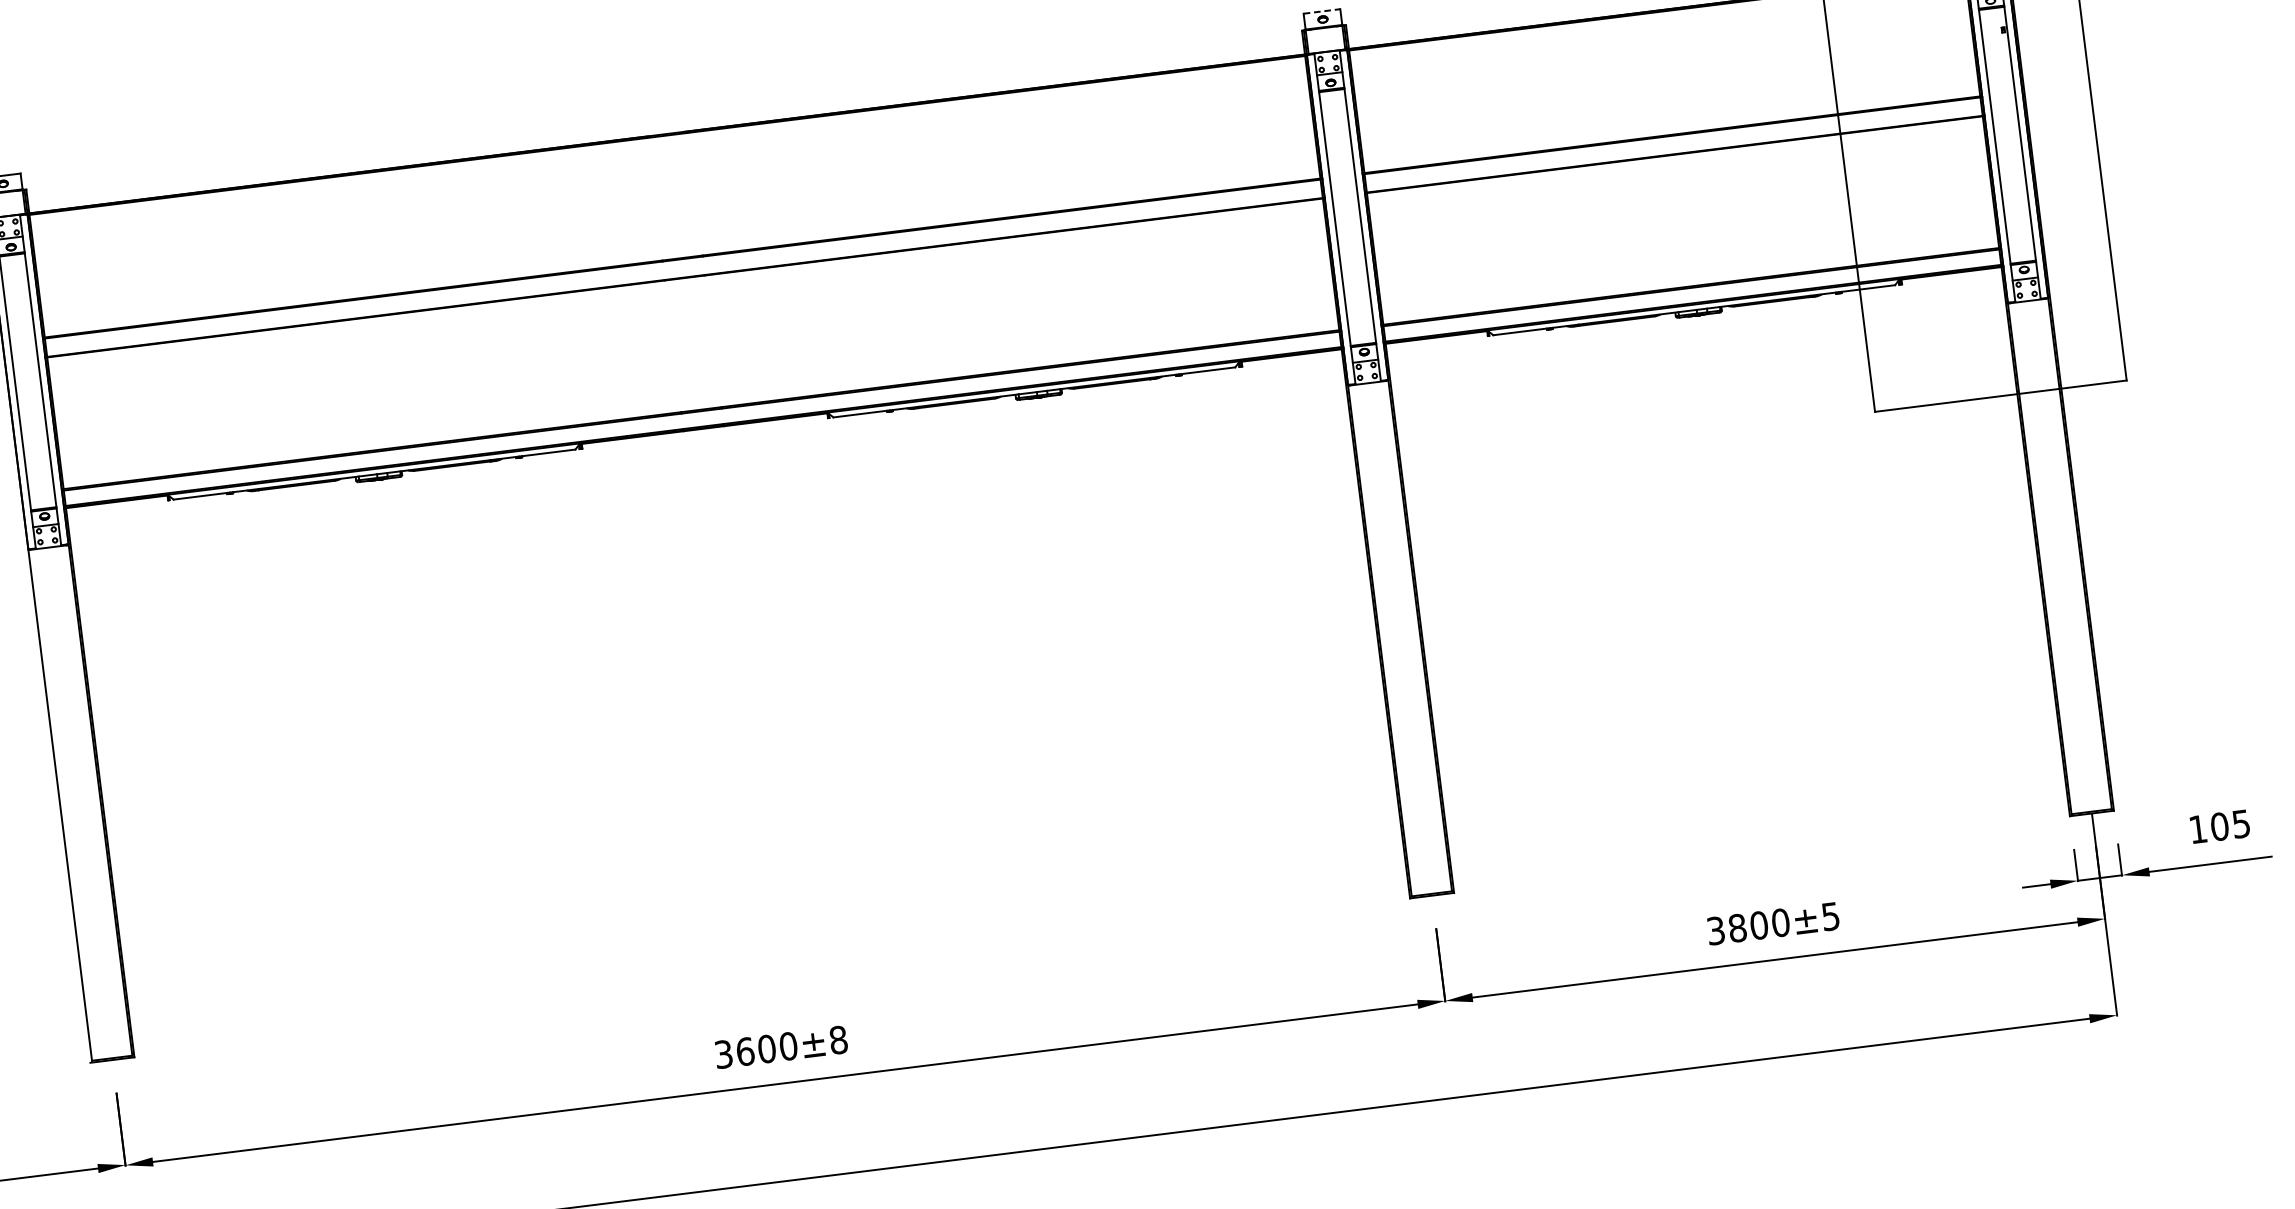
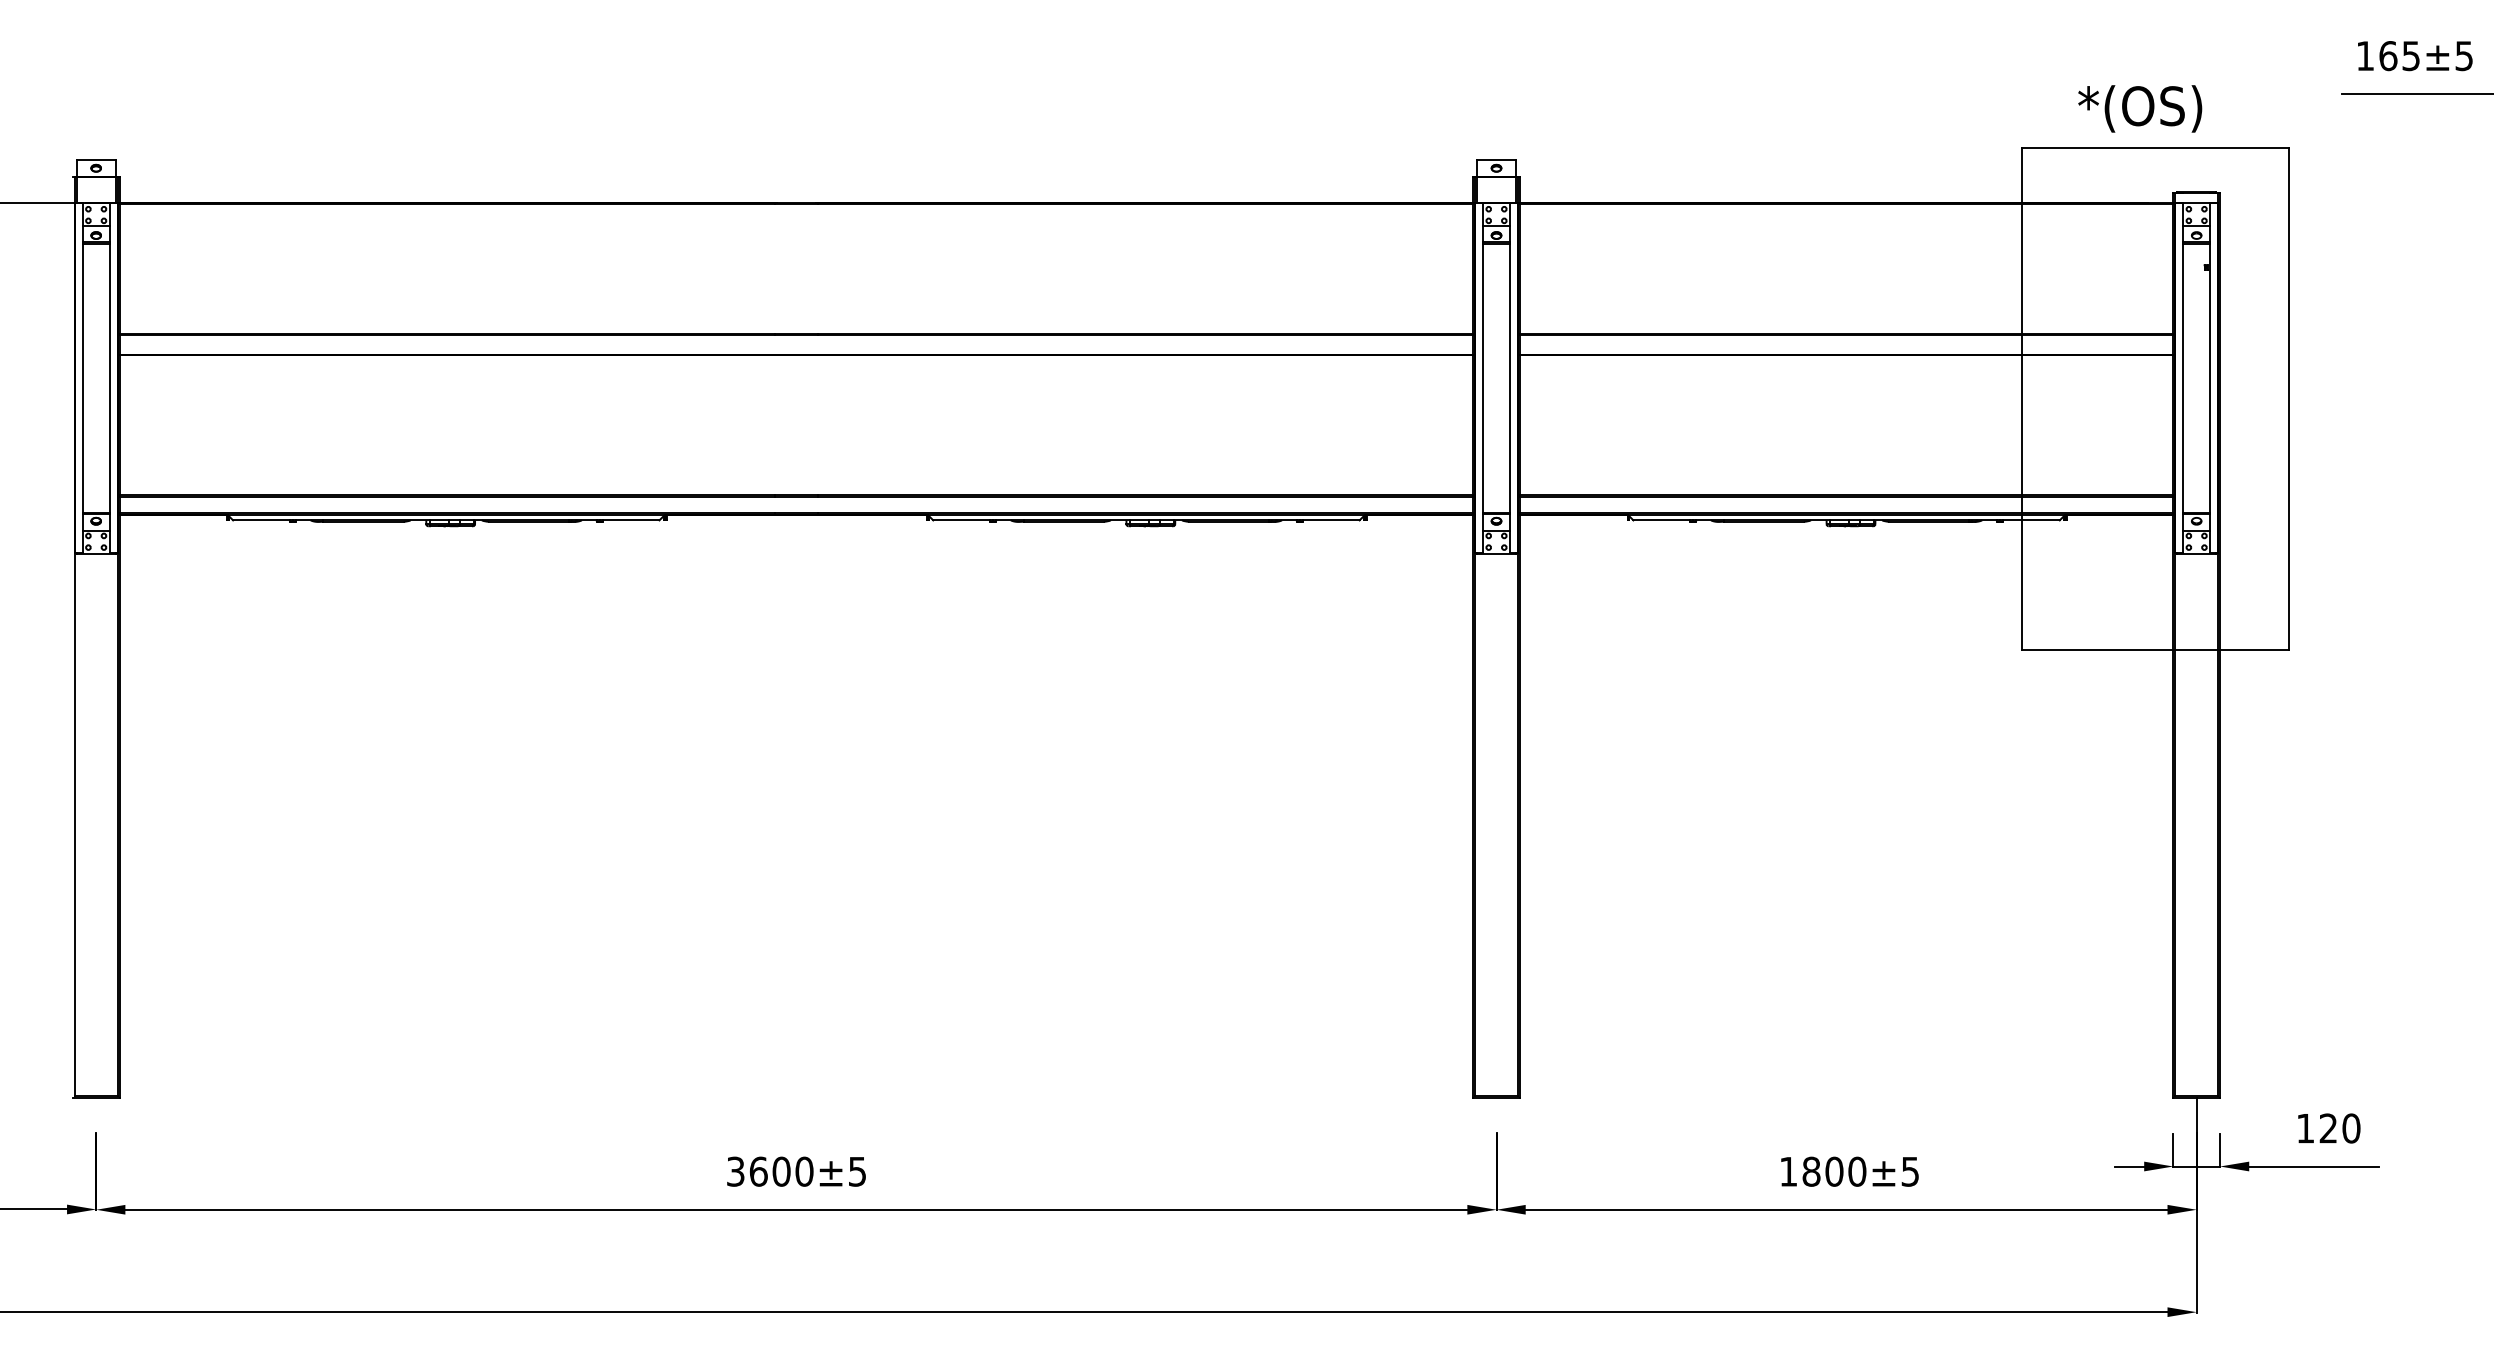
line: (1322, 11) -> (1497, 159), dashed -> solid
text: (2230, 825) -> (2339, 1128), 105 -> 120
text: (1715, 930) -> (1788, 1171), 3800±5 -> 1800±5
text: (838, 1039) -> (857, 1171), 3600±8 -> 3600±5

